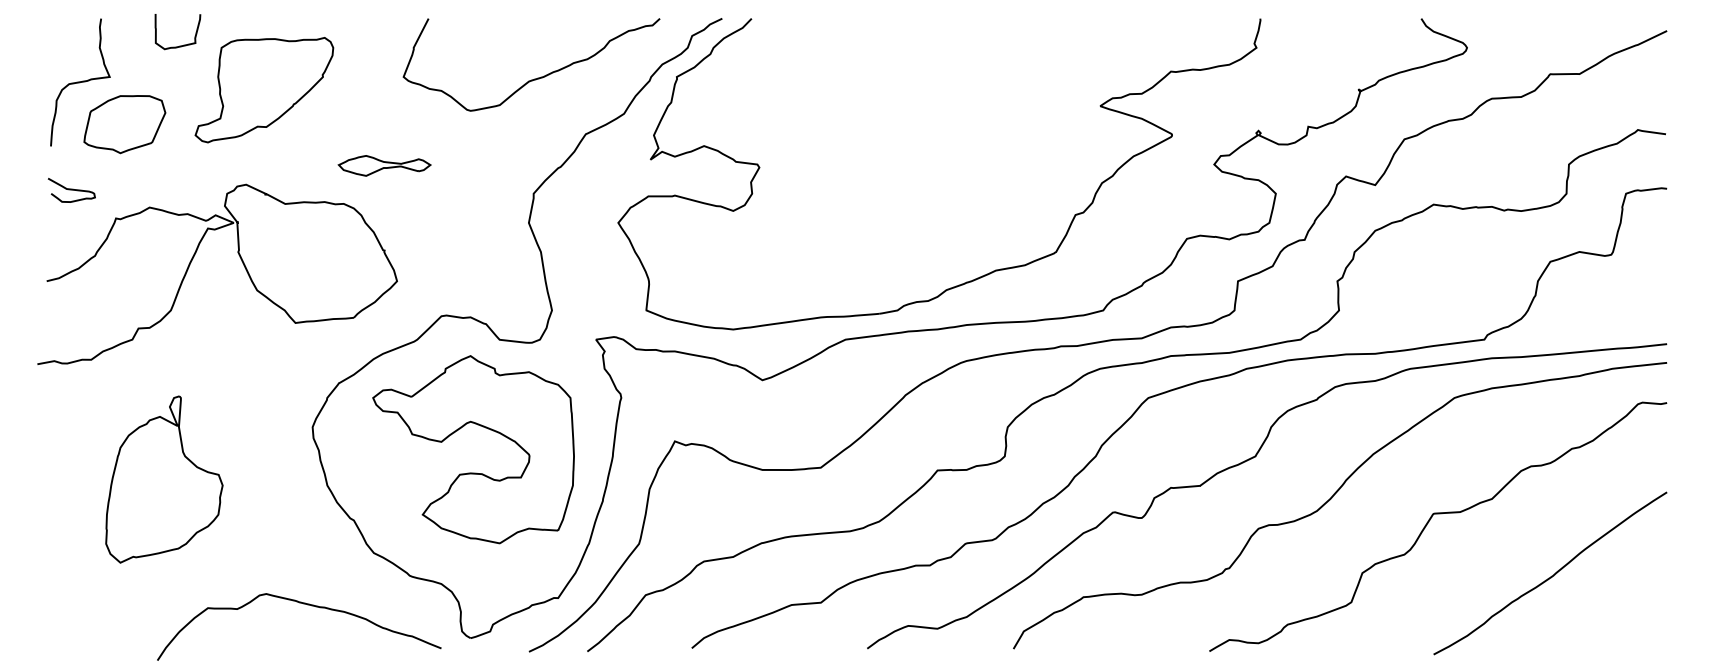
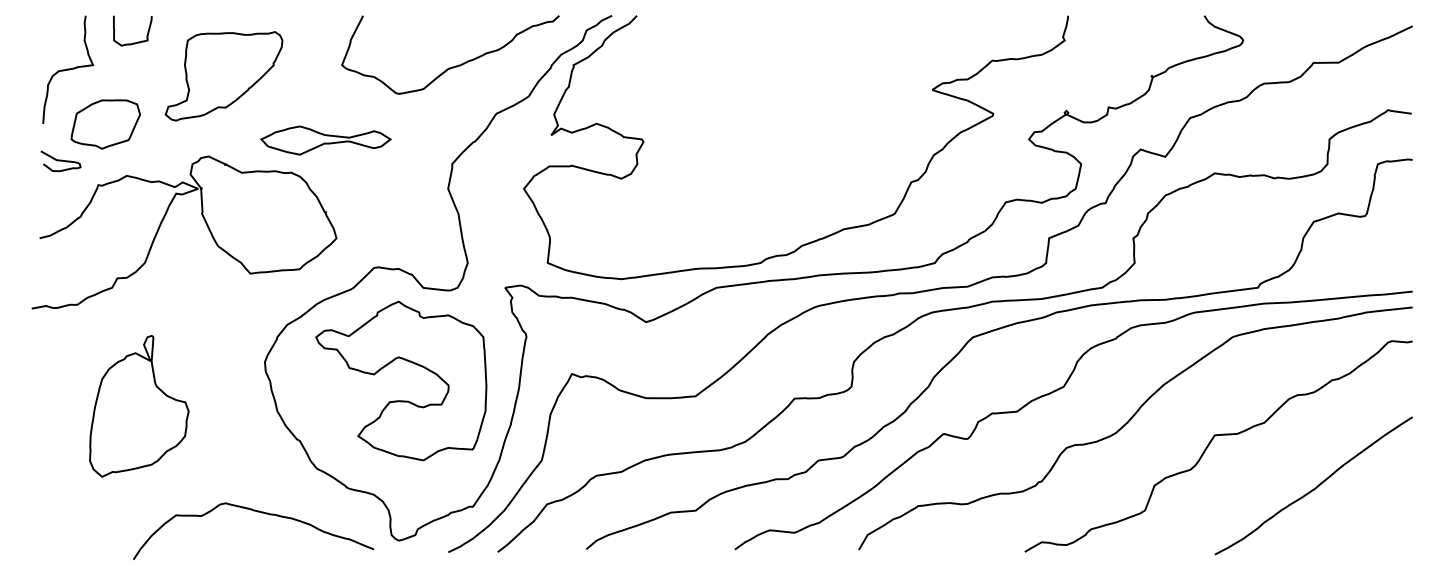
curve: (178, 45) -> (133, 42), moved
part: (124, 124) -> (105, 124), moved
part: (384, 165) -> (325, 140), size x1.67

